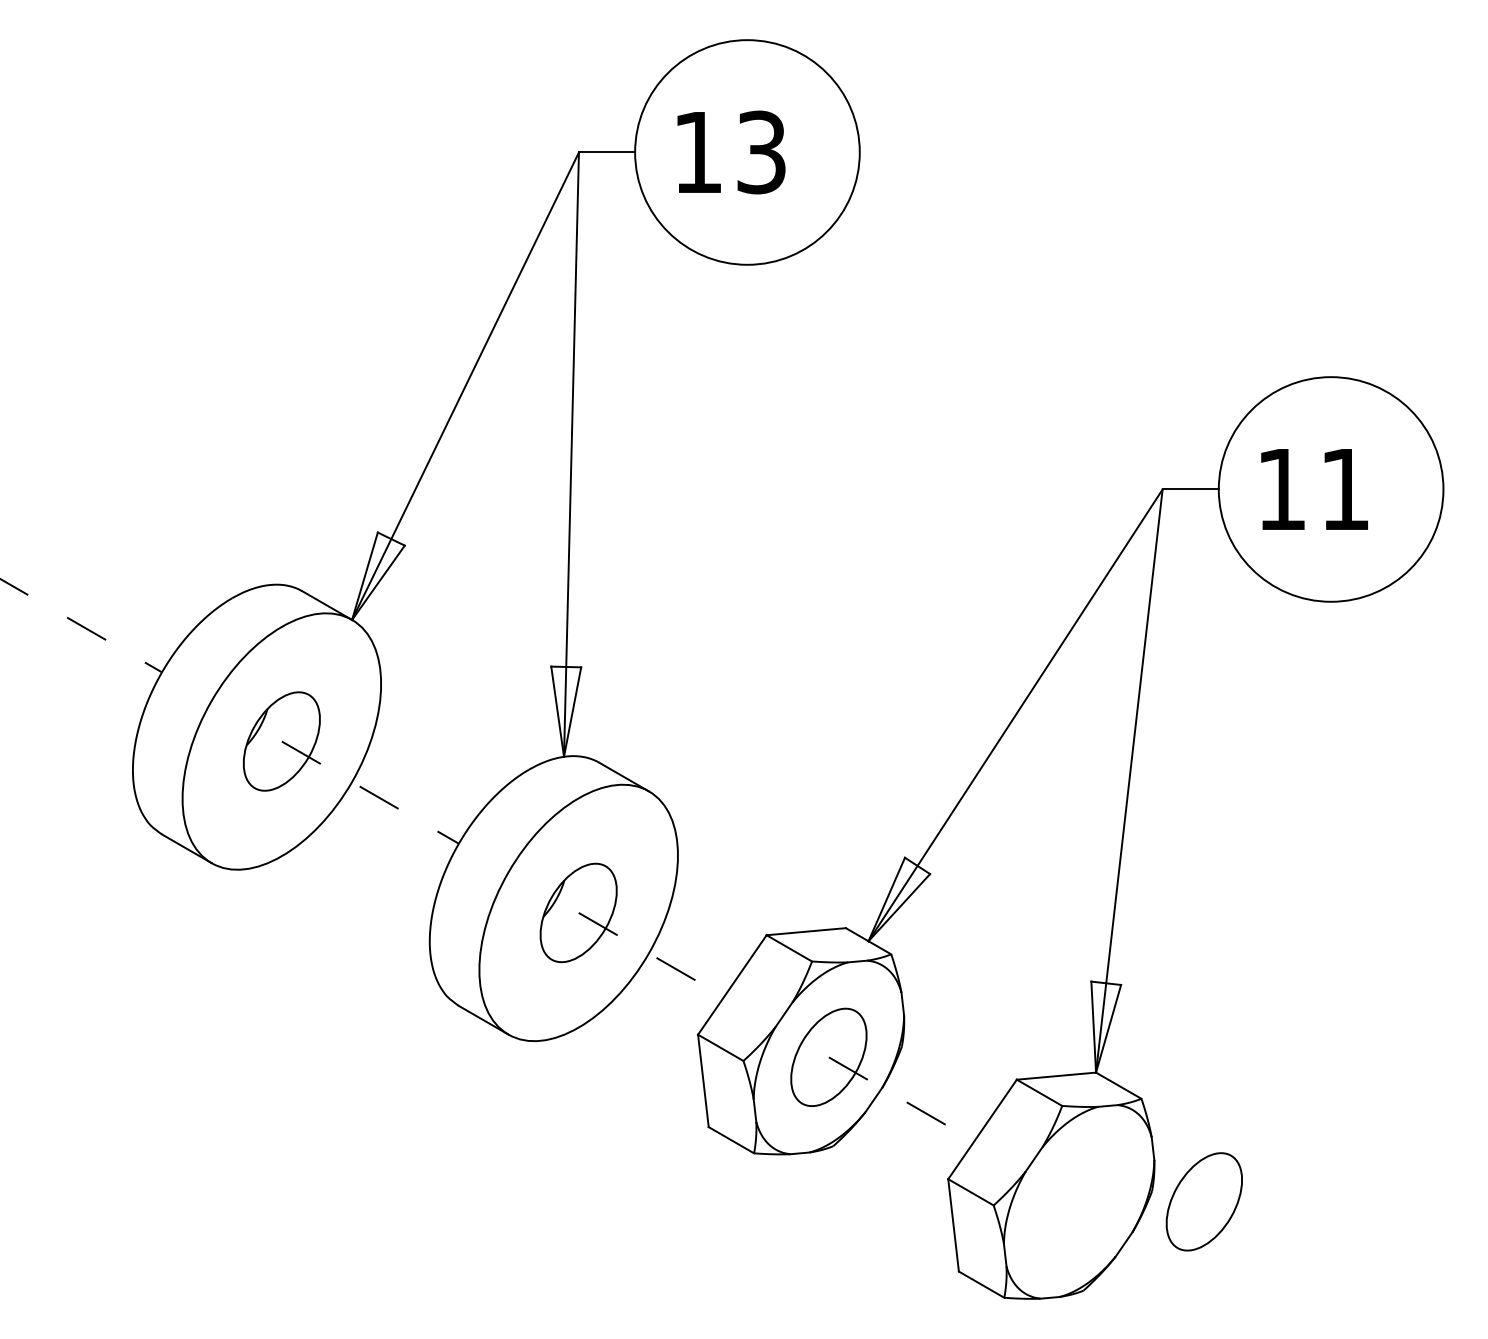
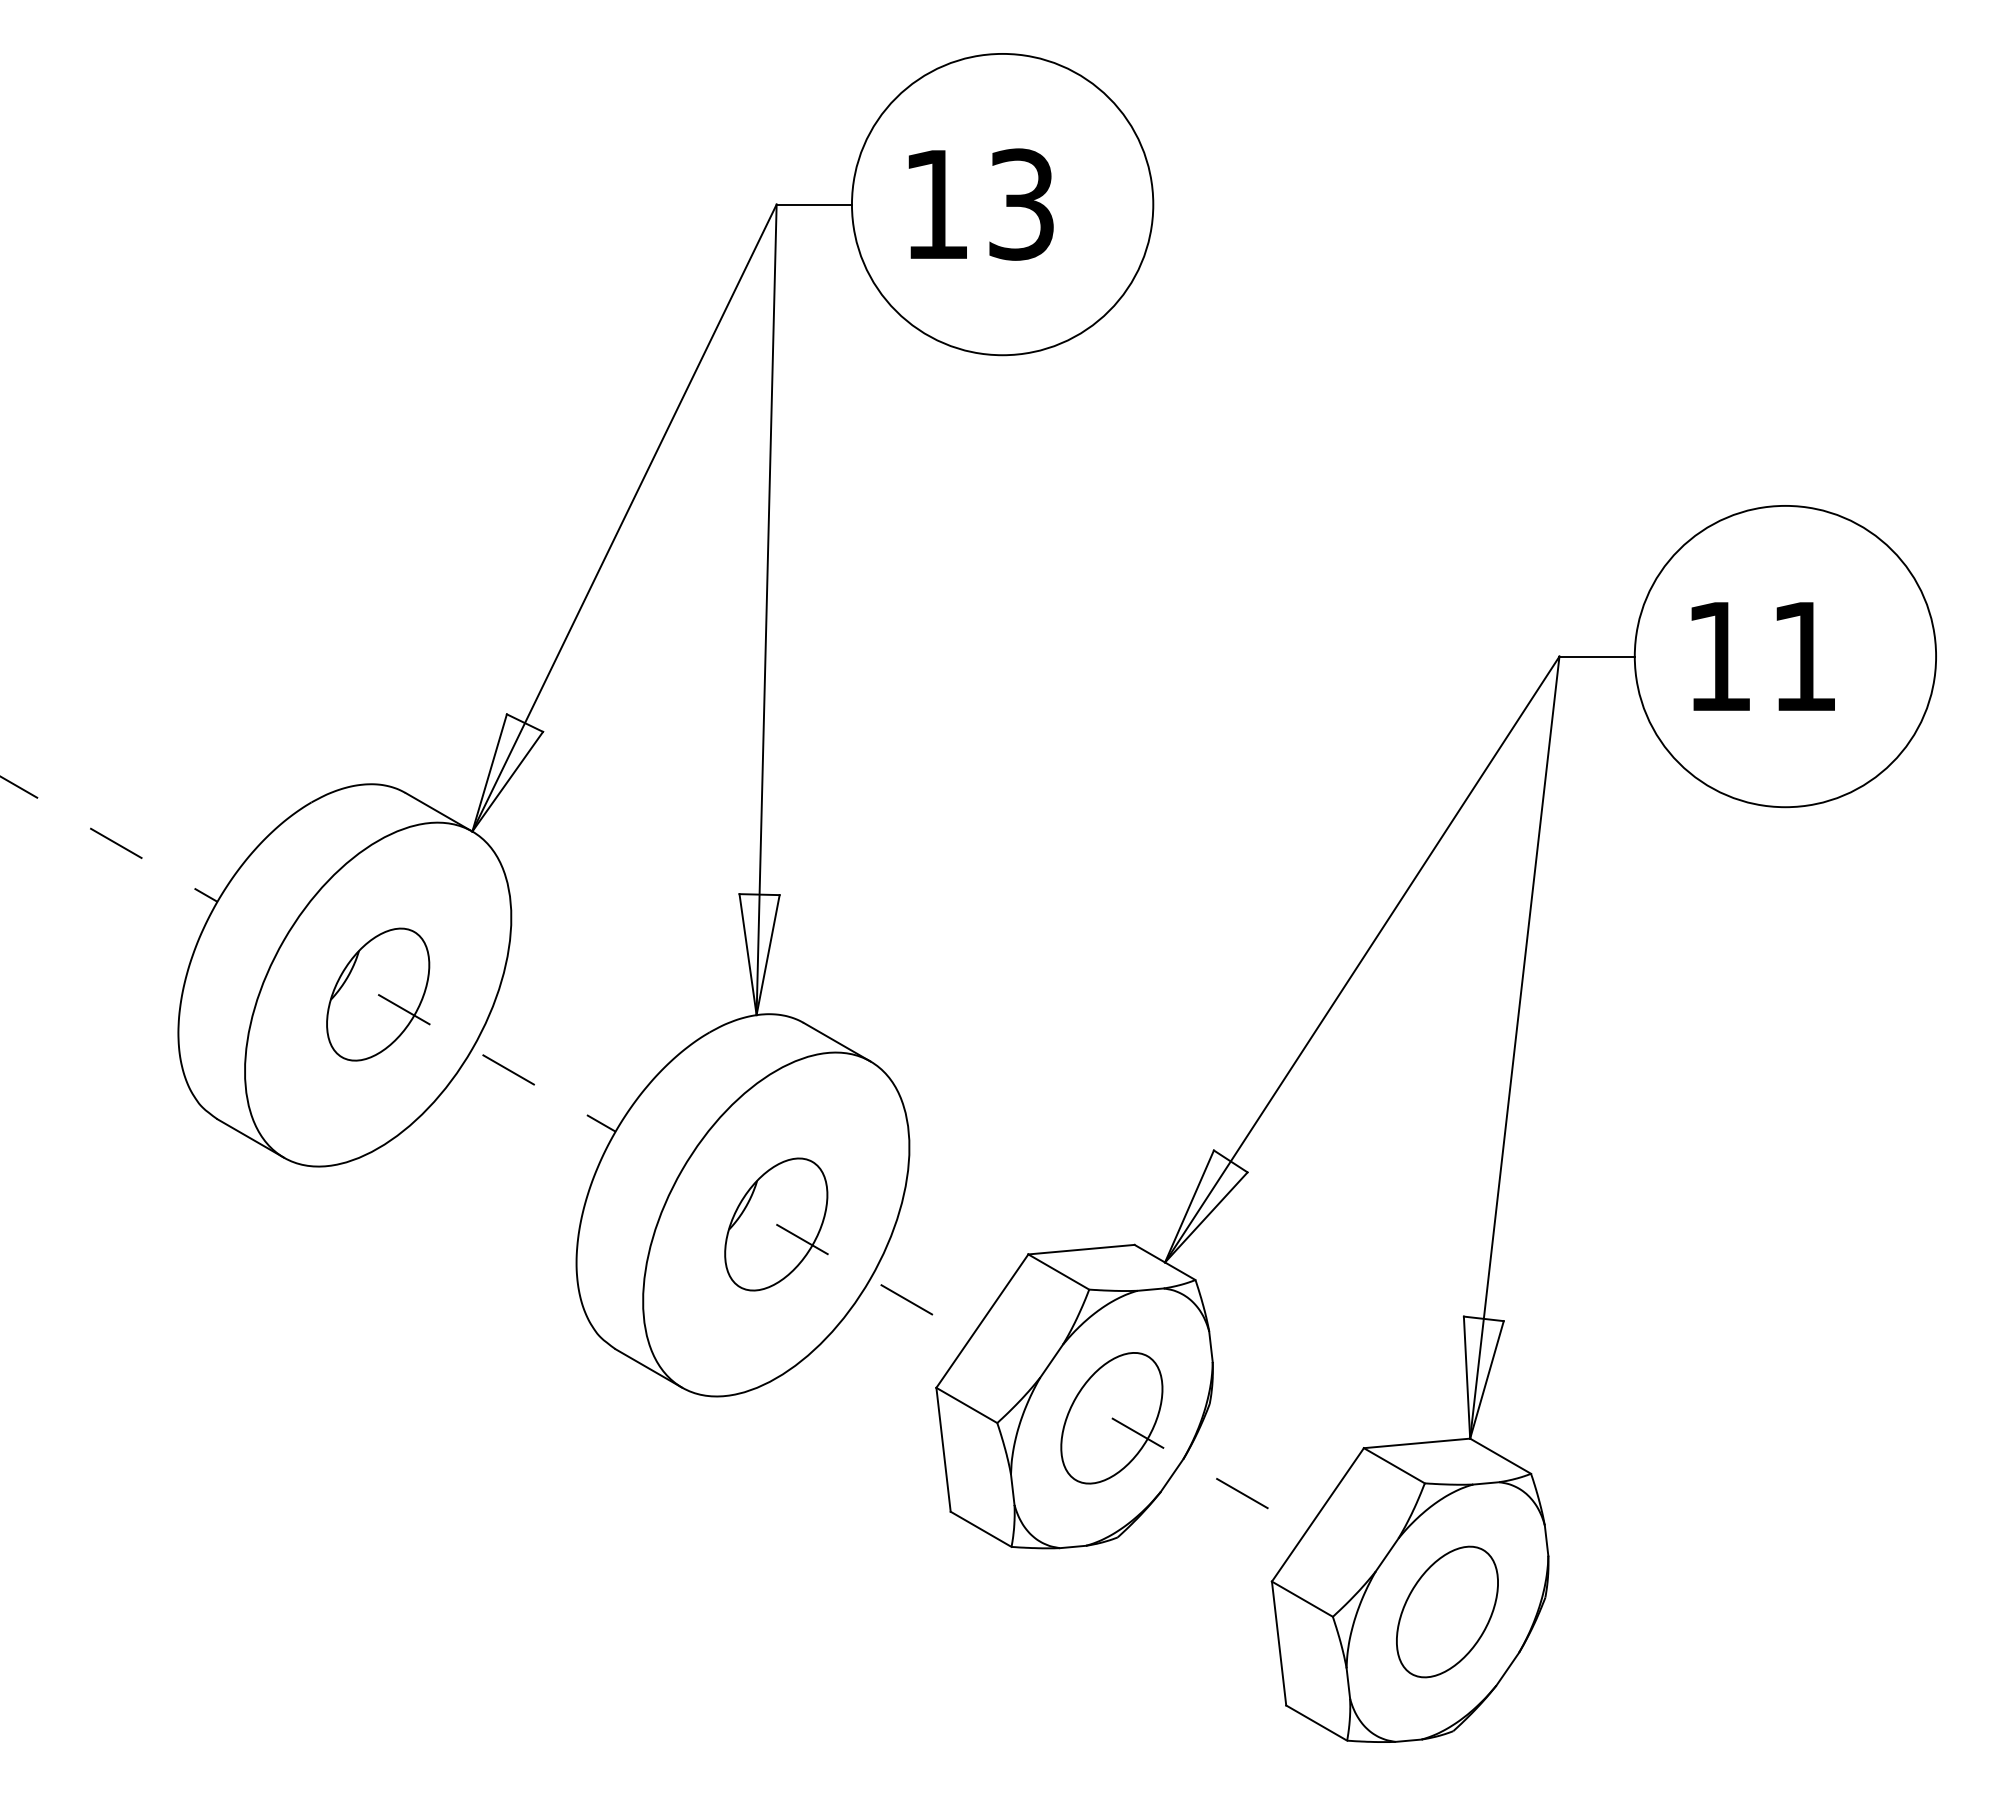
part: (1204, 1201) -> (1447, 1611), moved

